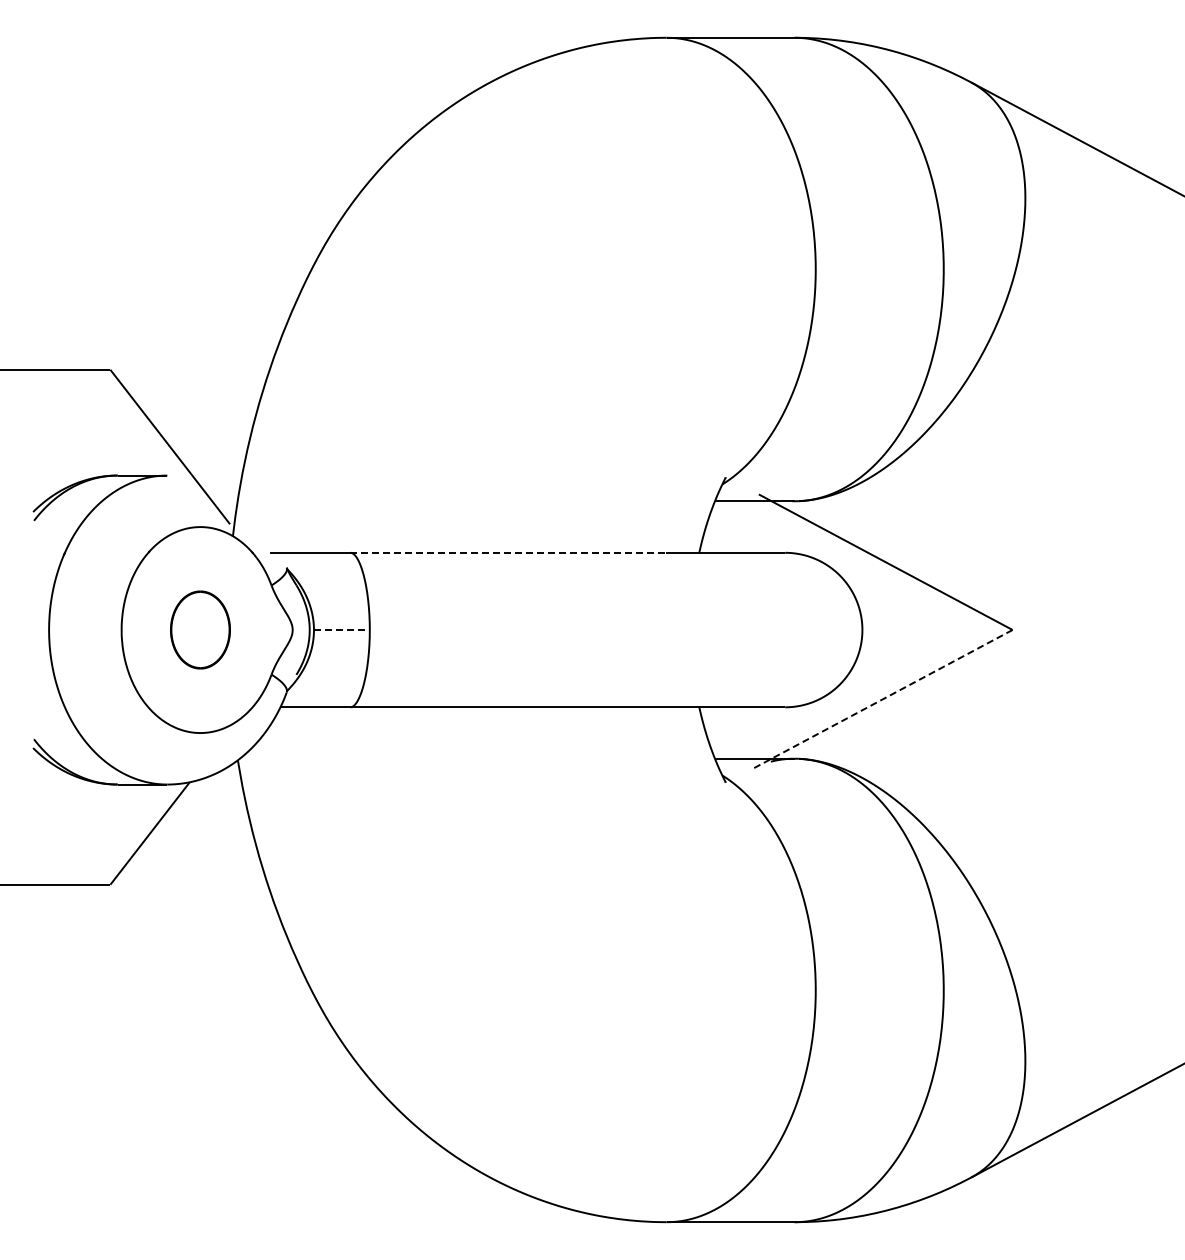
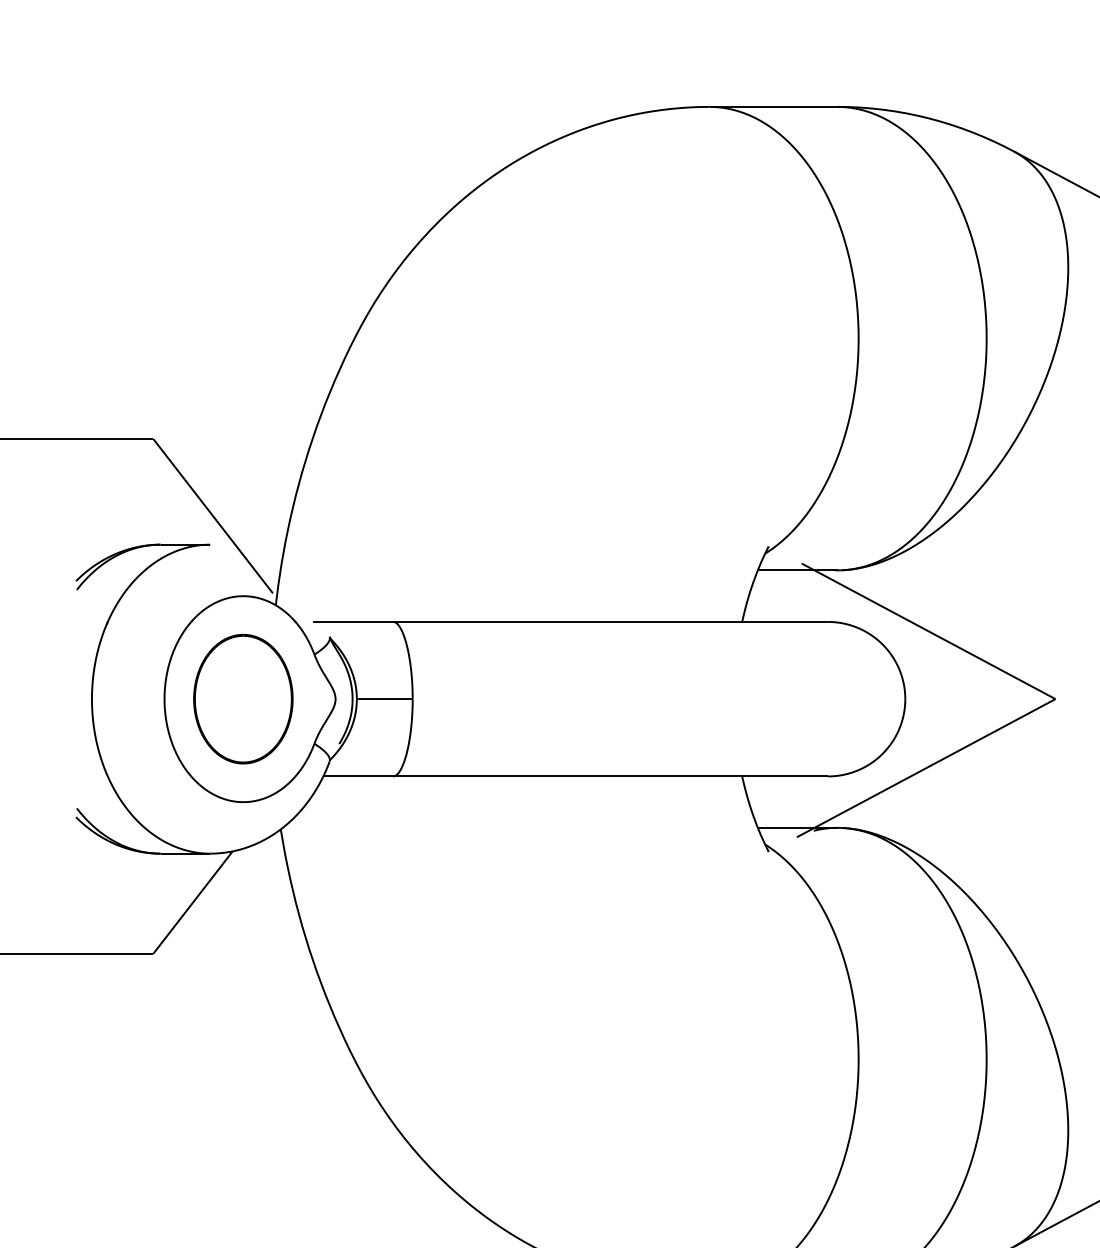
line: (508, 552) -> (551, 621), dashed -> solid
part: (200, 629) -> (243, 698), size x1.67
line: (341, 630) -> (384, 699), dashed -> solid
line: (883, 699) -> (926, 768), dashed -> solid

